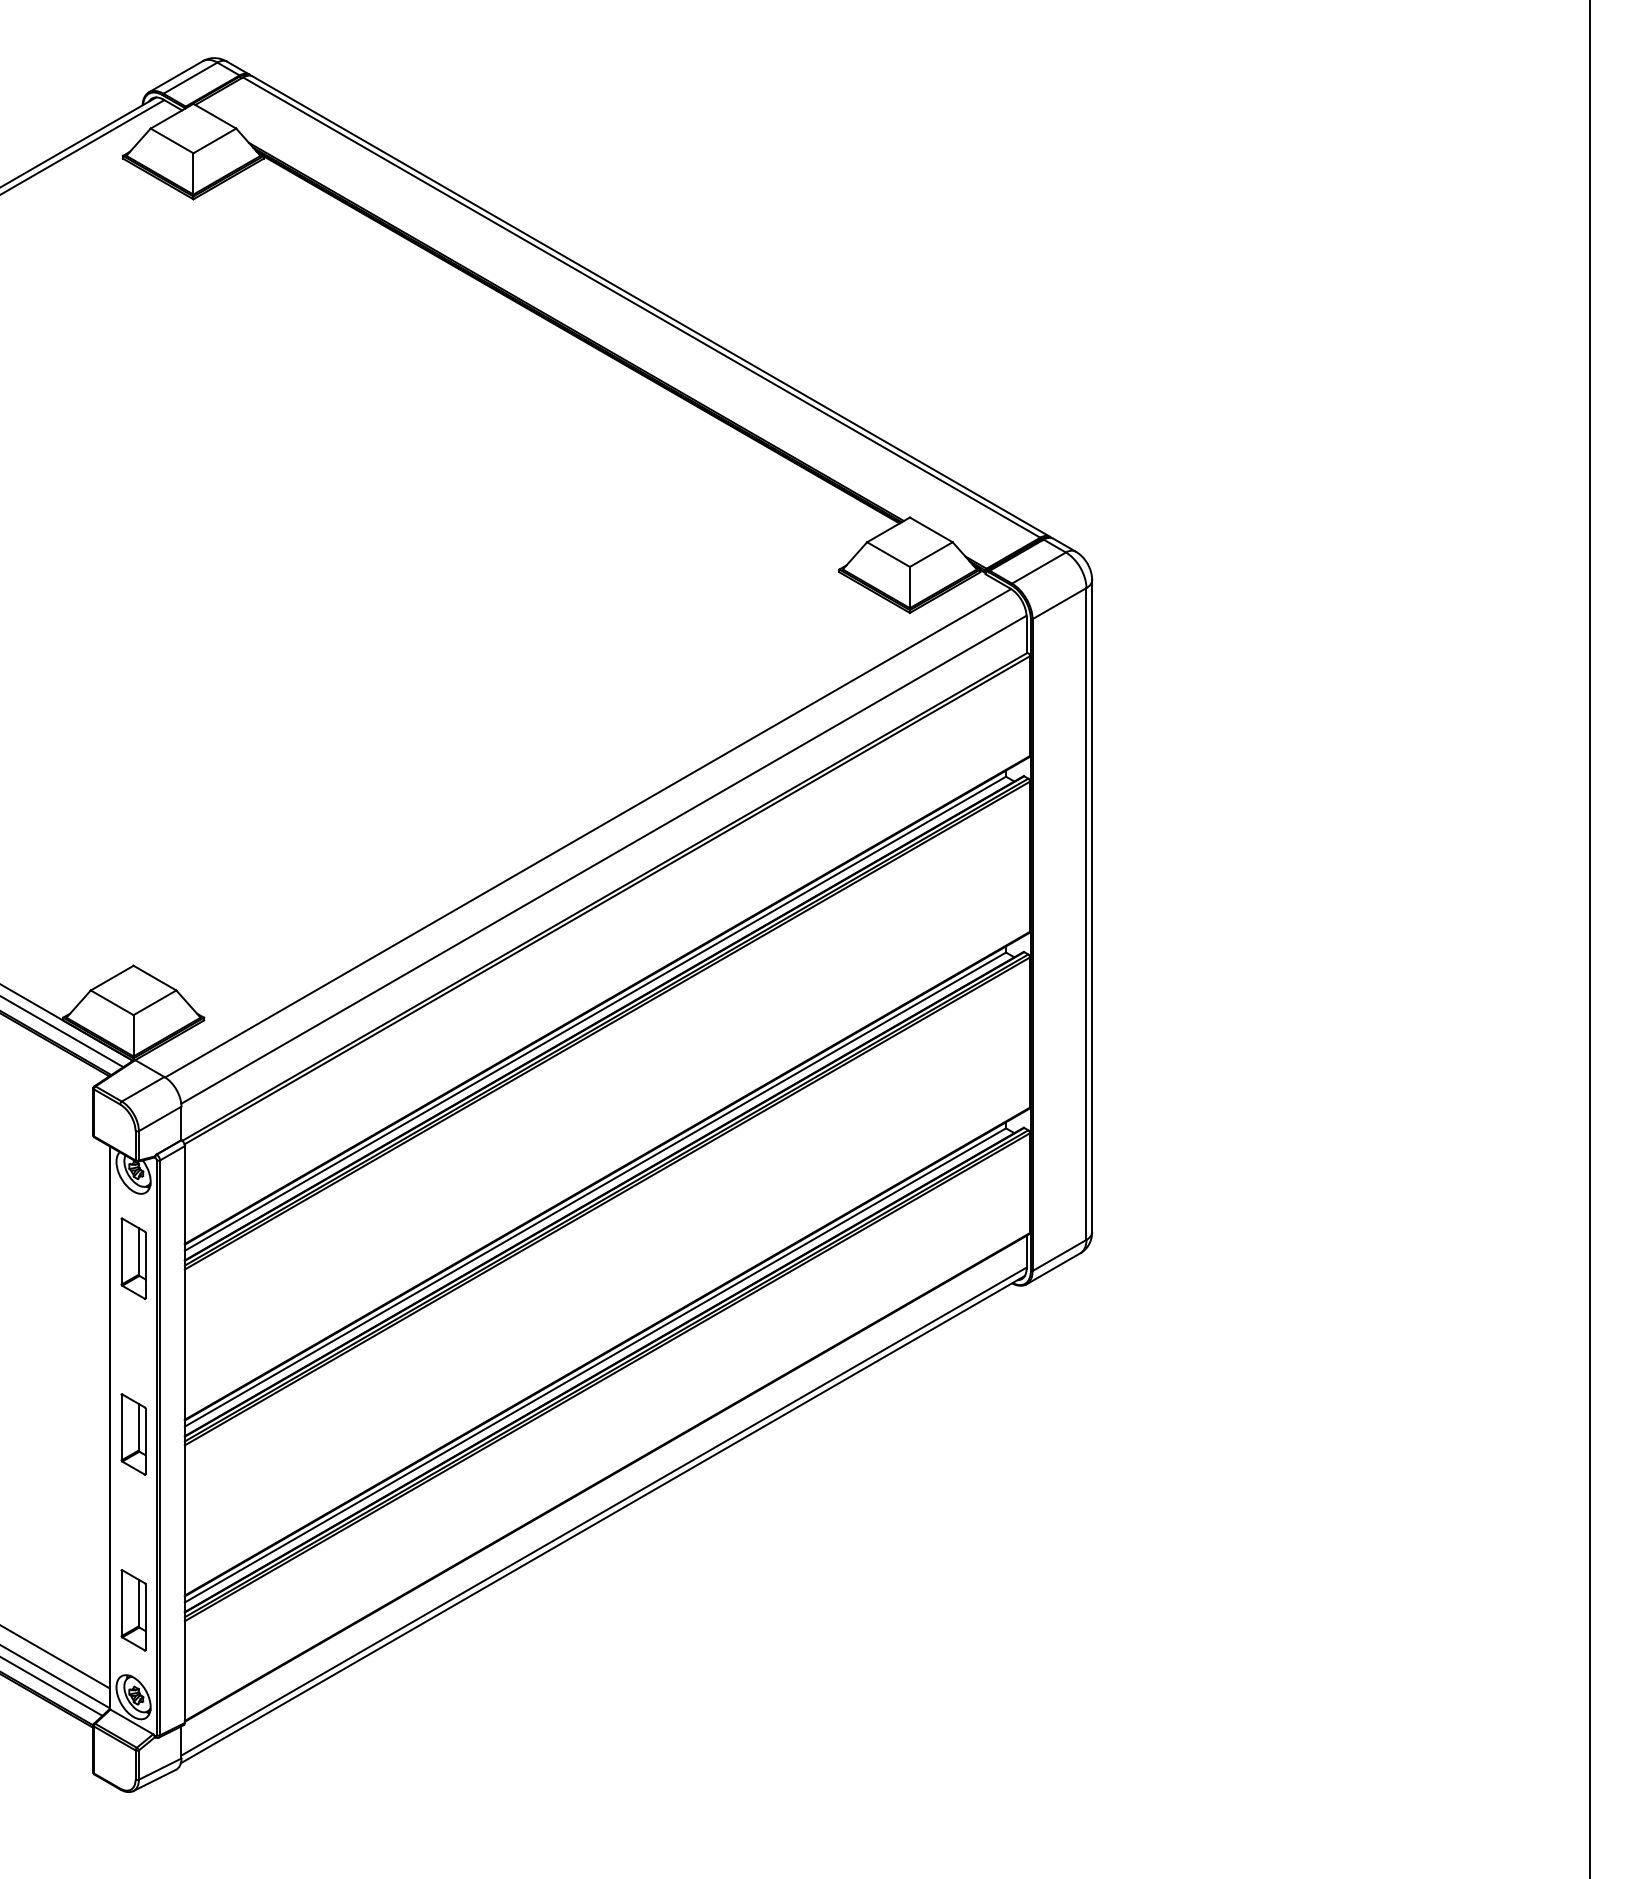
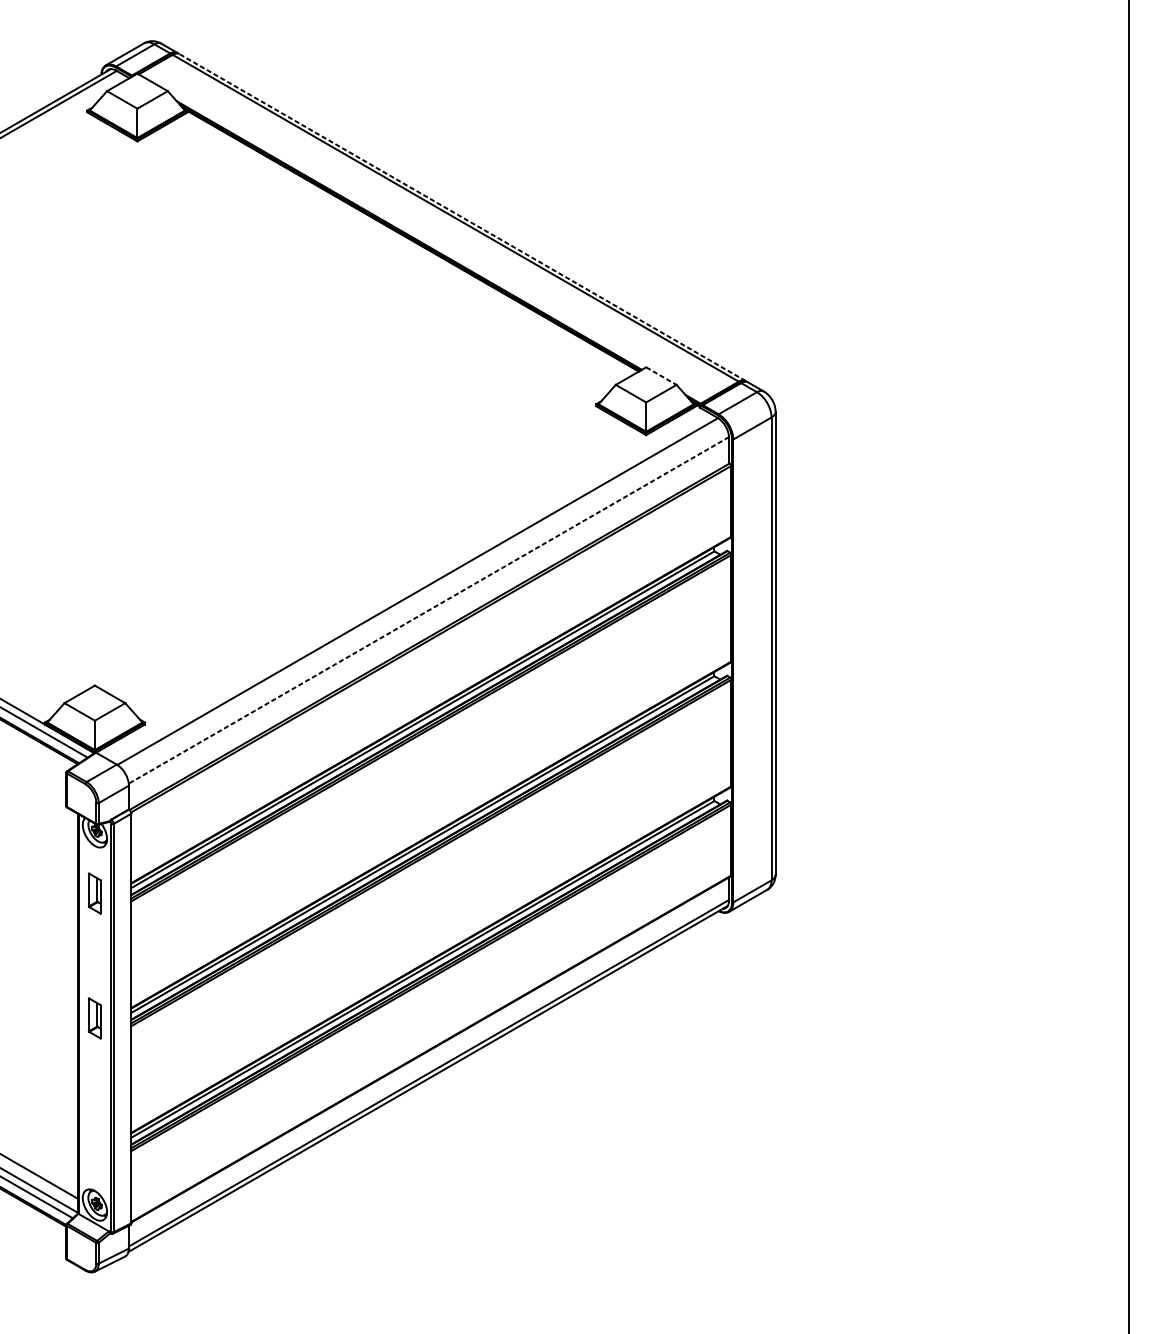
line: (650, 306) -> (461, 217), solid -> dashed
line: (931, 529) -> (661, 375), solid -> dashed
line: (603, 859) -> (428, 610), solid -> dashed
part: (133, 1258) -> (94, 893), size x0.7
part: (133, 1434) -> (94, 1018), size x0.7
part: (133, 1610) -> (94, 1143), removed

